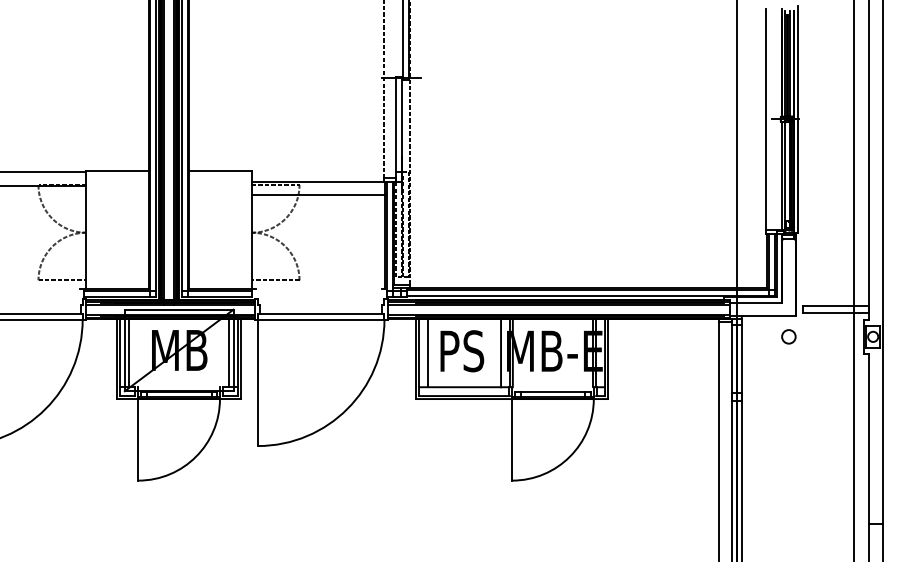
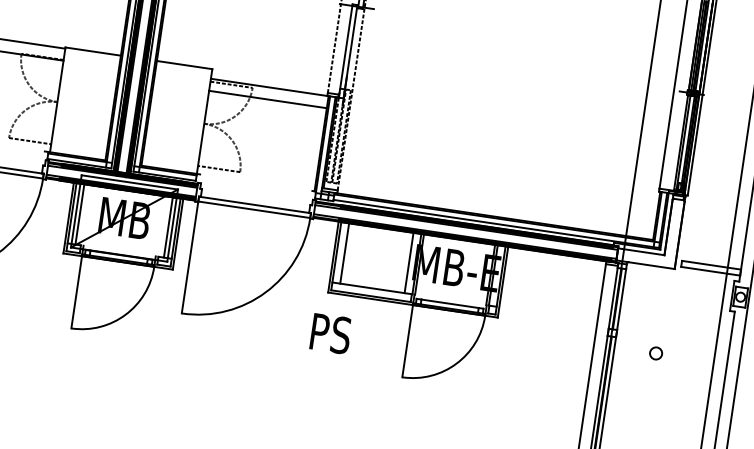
circle: (788, 336) -> (655, 353), moved
text: (462, 351) -> (331, 334), moved

